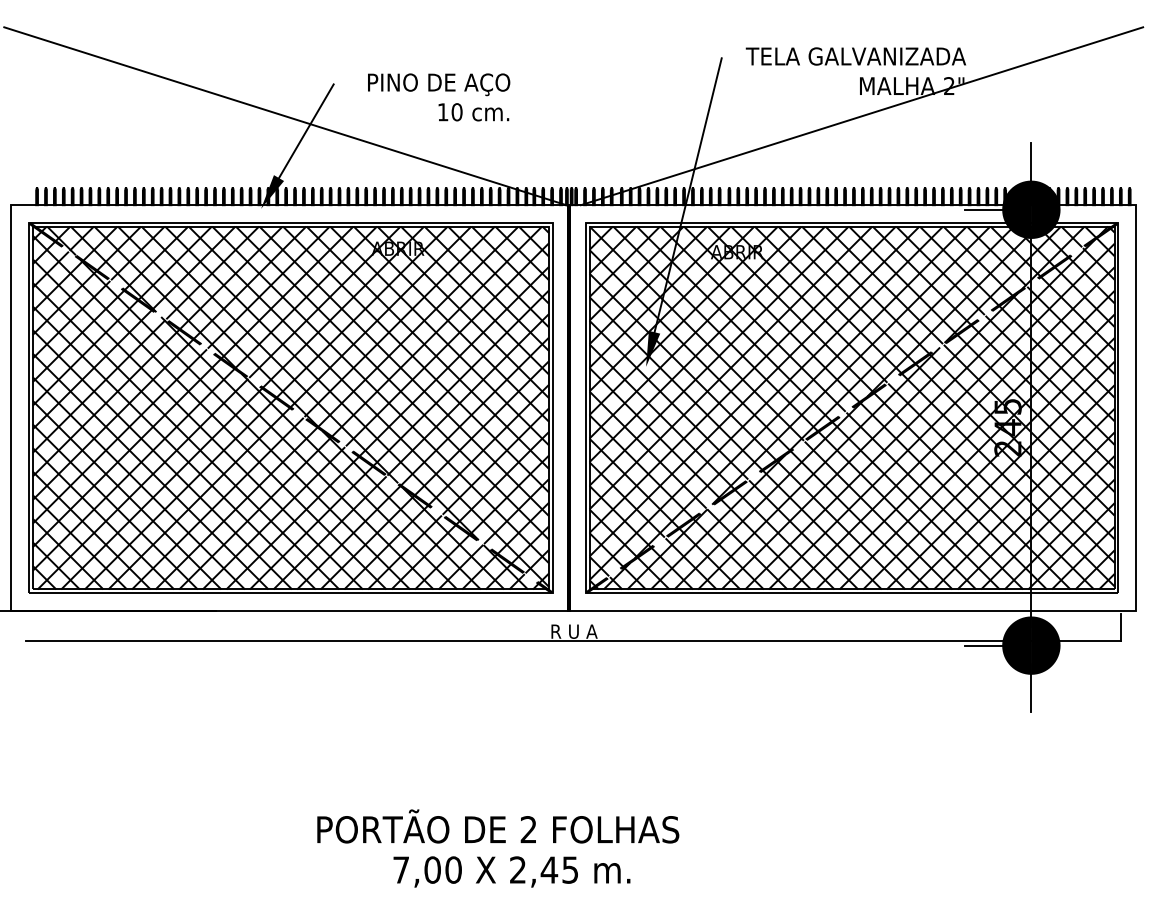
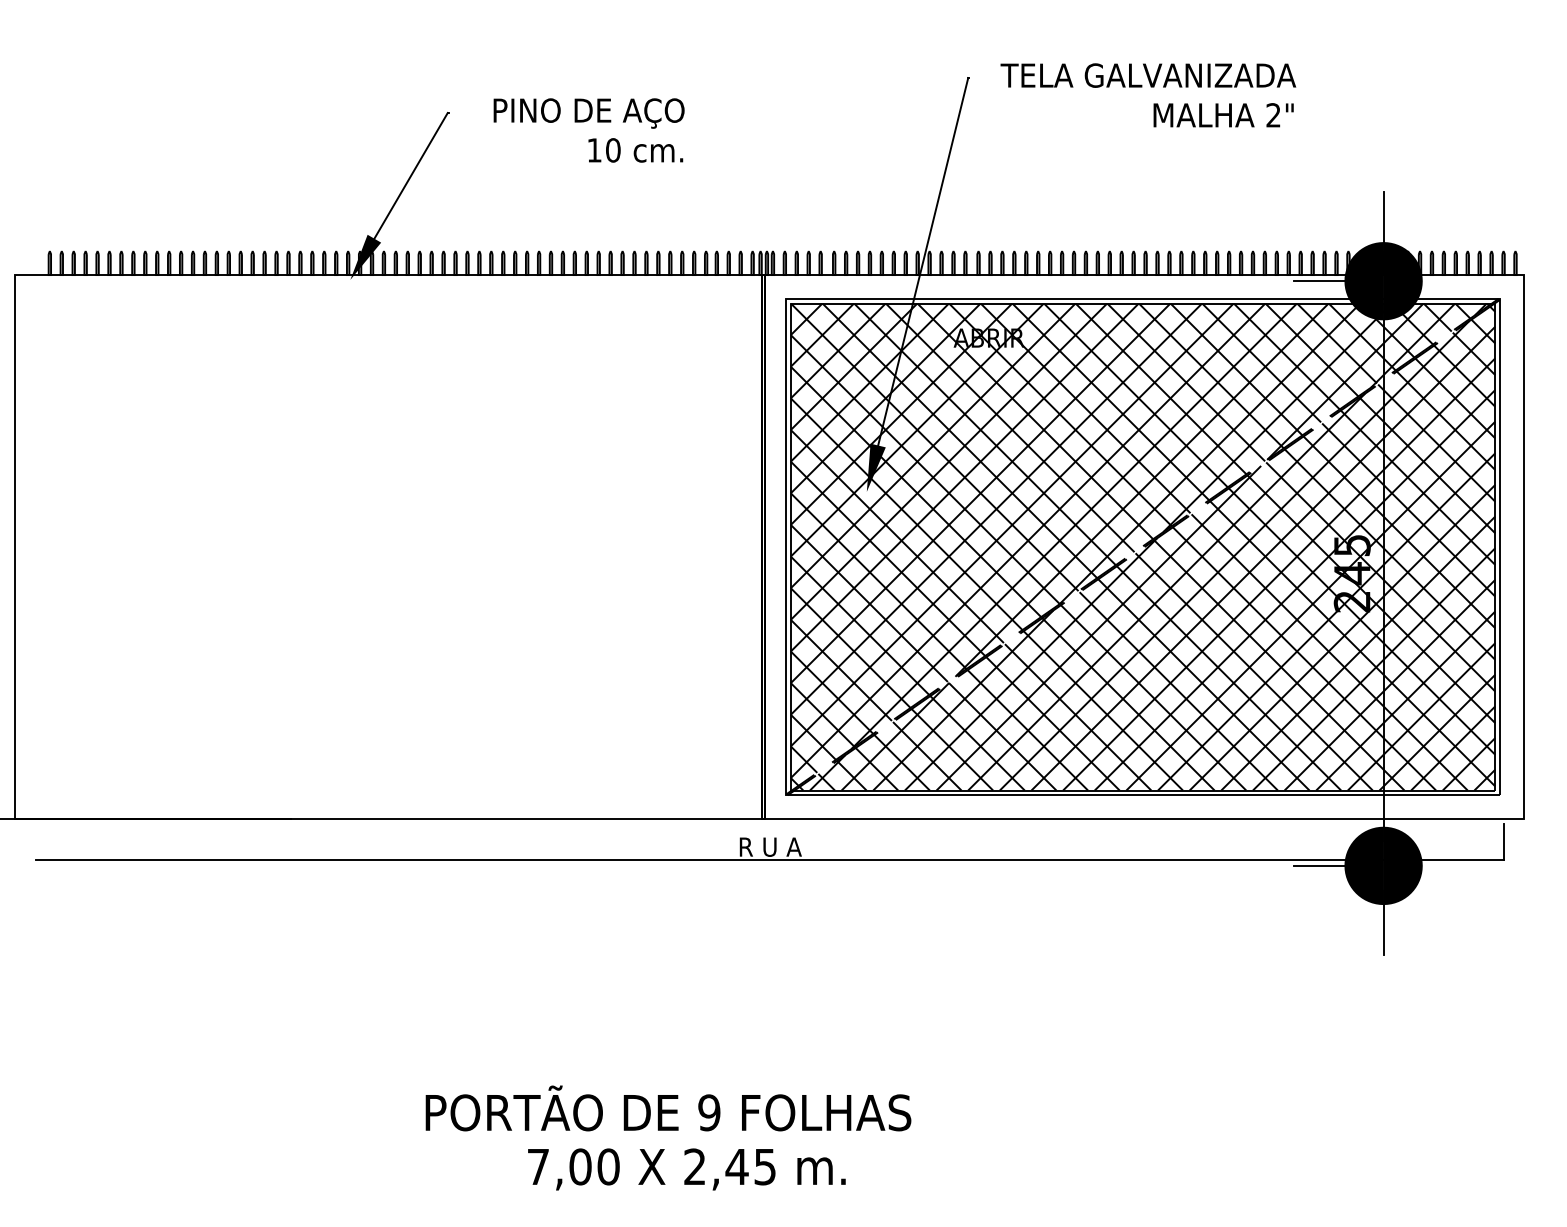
line: (285, 116) -> (383, 156), removed
line: (861, 116) -> (1155, 156), removed
part: (290, 407) -> (389, 546), removed
text: (528, 829) -> (709, 1112), 2 -> 9

